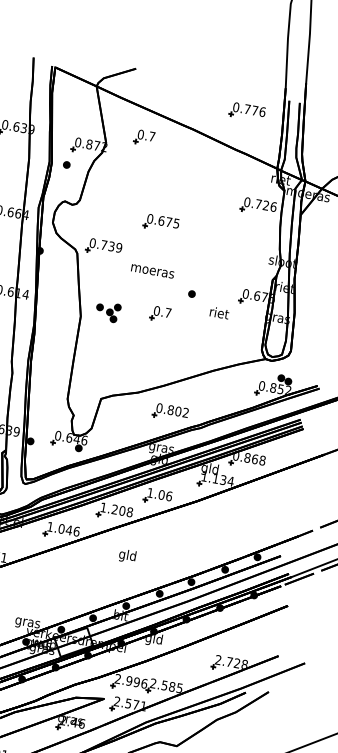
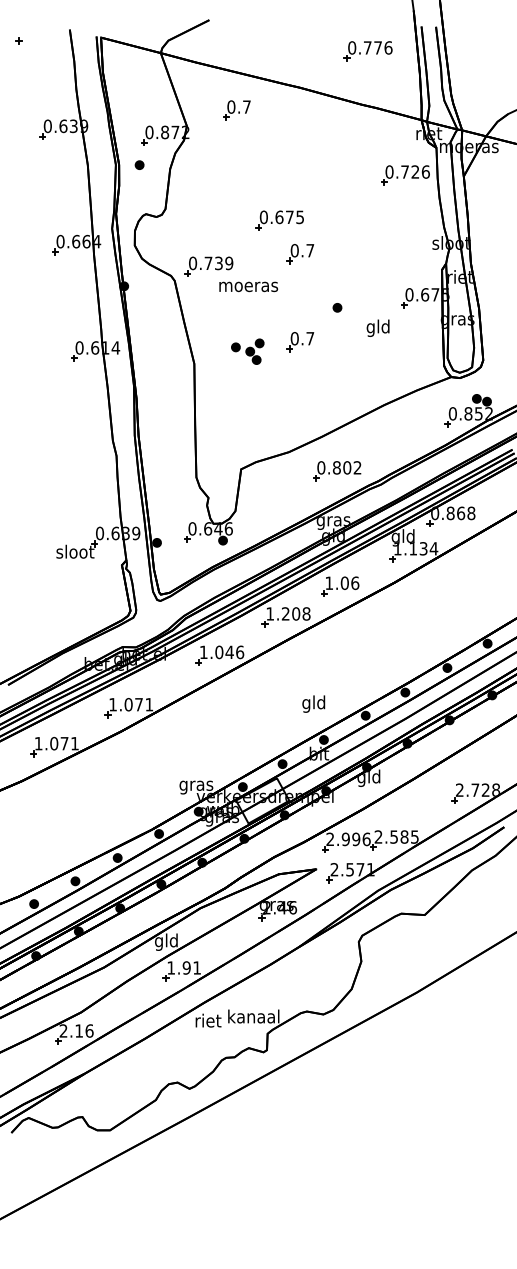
part: (172, 250) -> (300, 254), added
text: (152, 271) -> (248, 286), moved
part: (107, 311) -> (247, 351), moved
text: (219, 313) -> (378, 327), riet -> gld
text: (127, 555) -> (313, 703), moved

